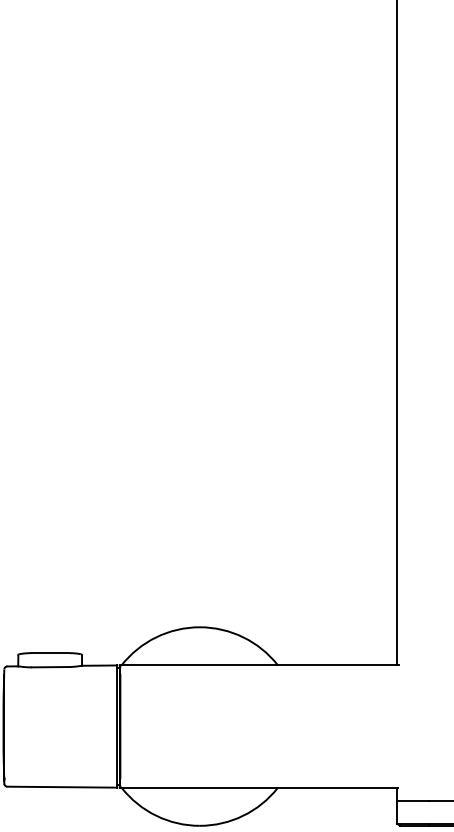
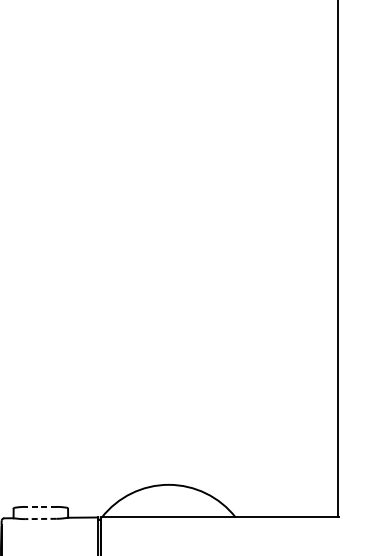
line: (49, 653) -> (40, 507), solid -> dashed
line: (49, 667) -> (40, 519), solid -> dashed

